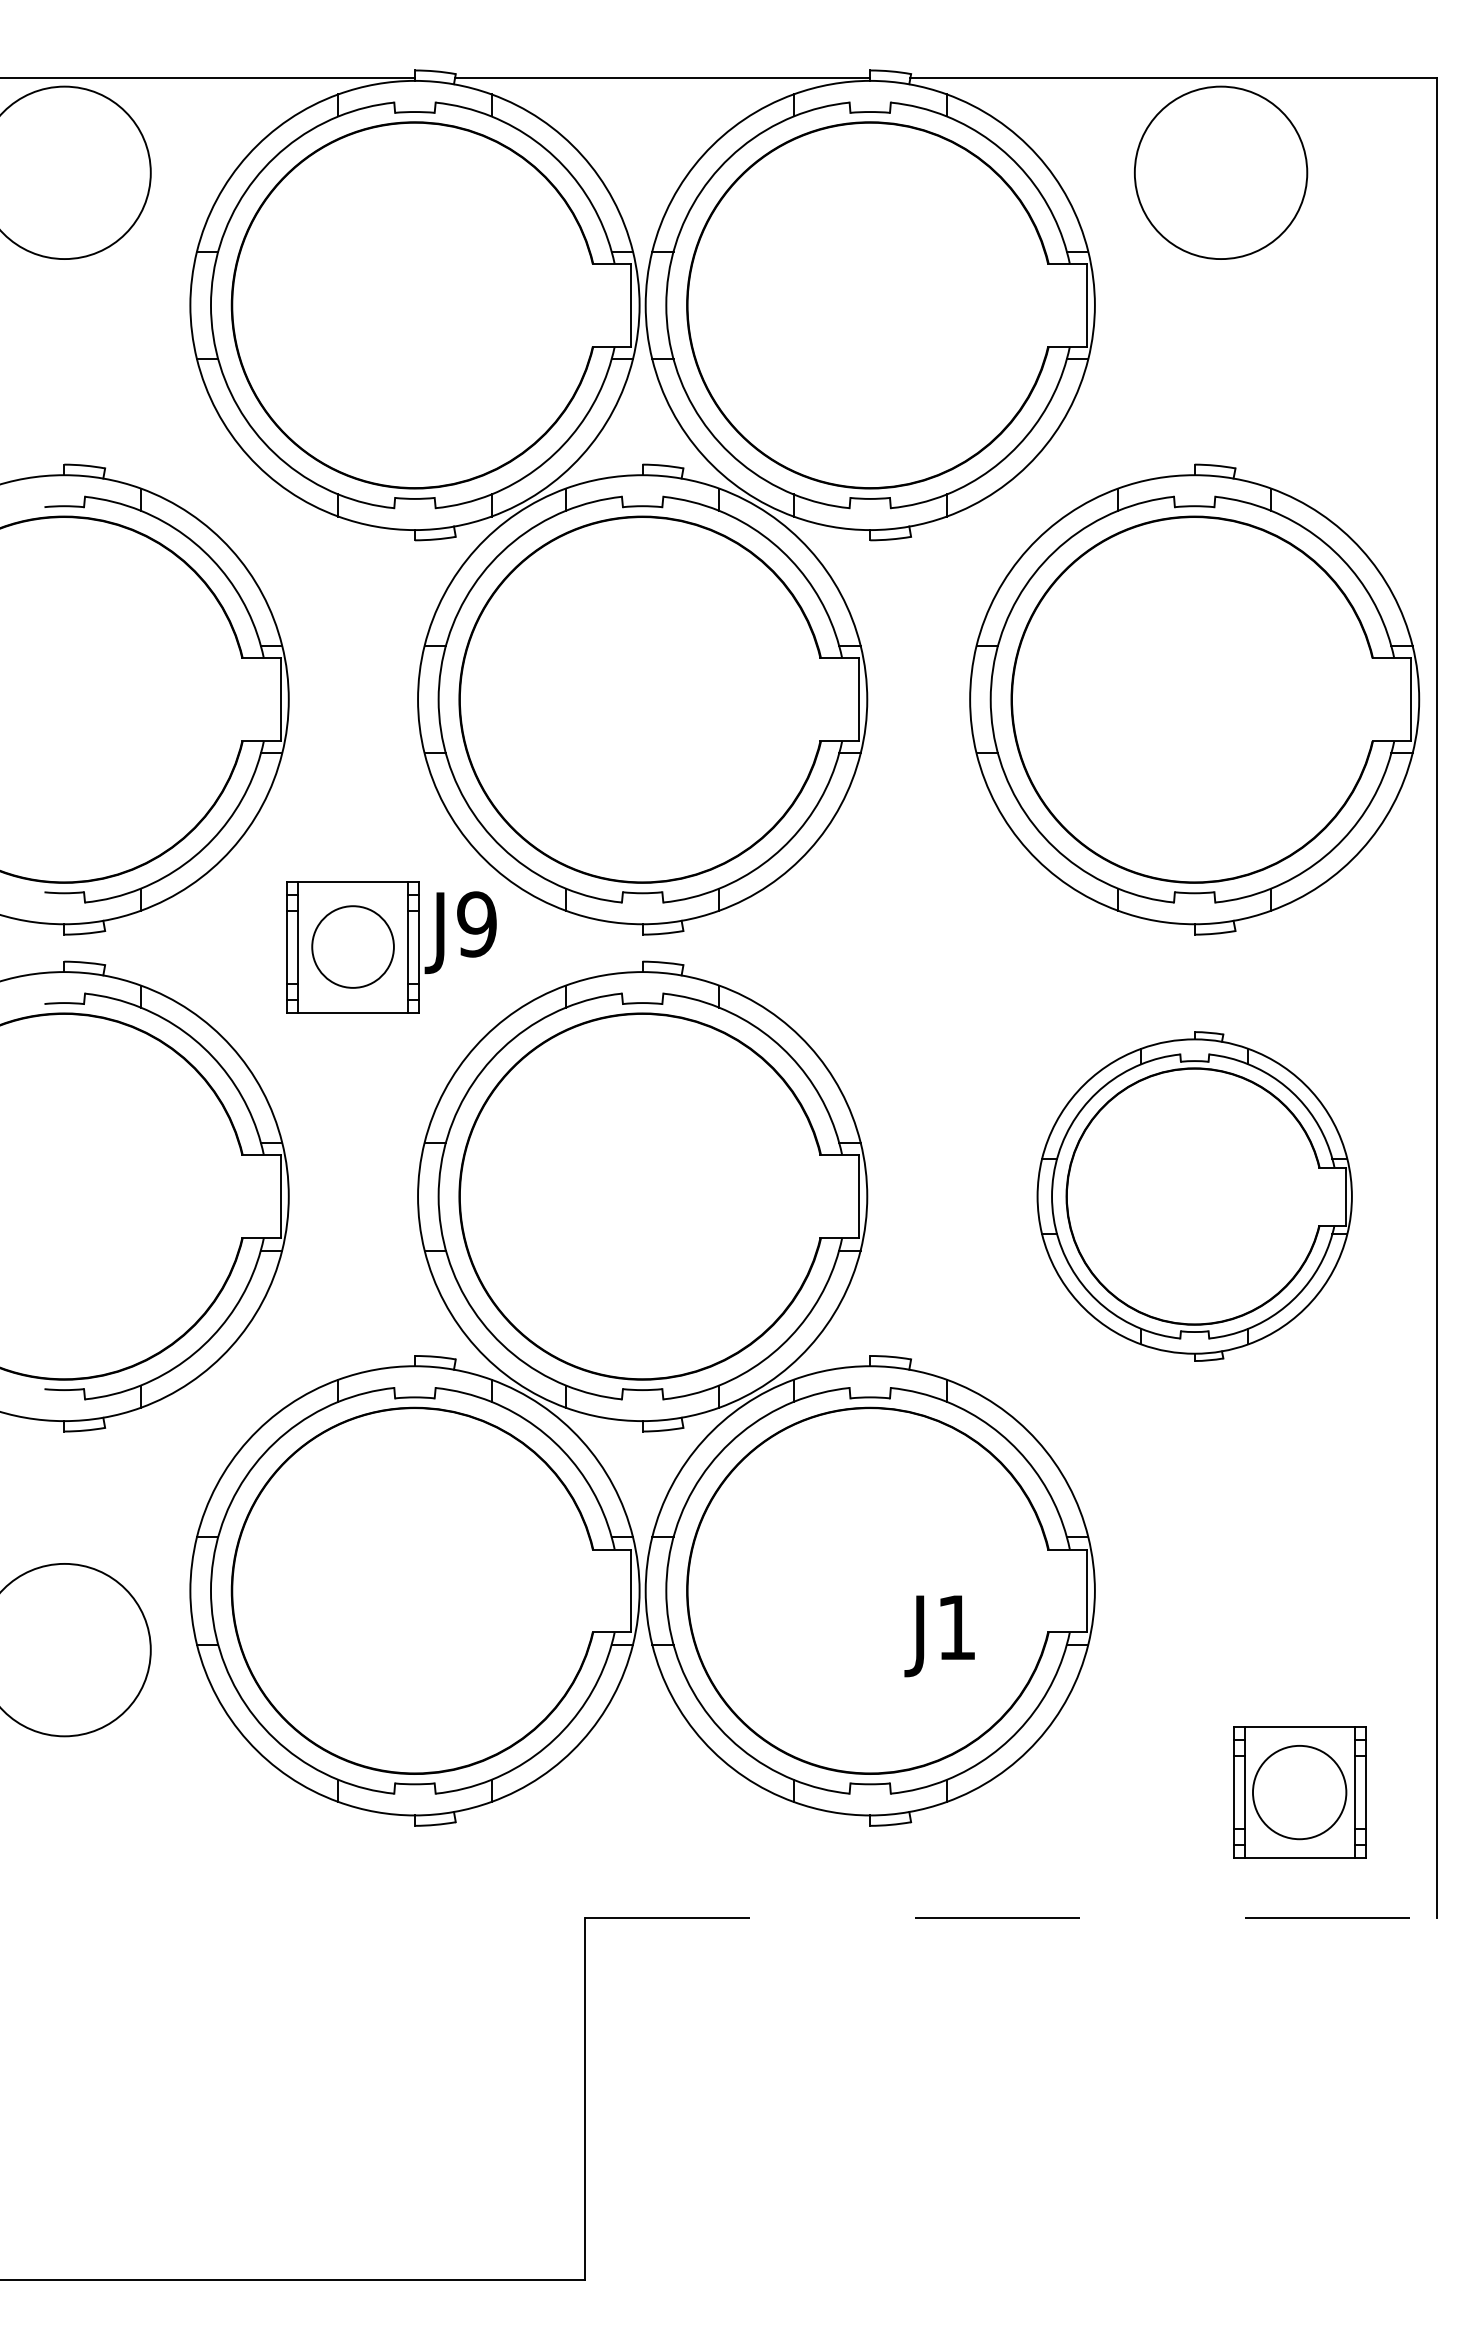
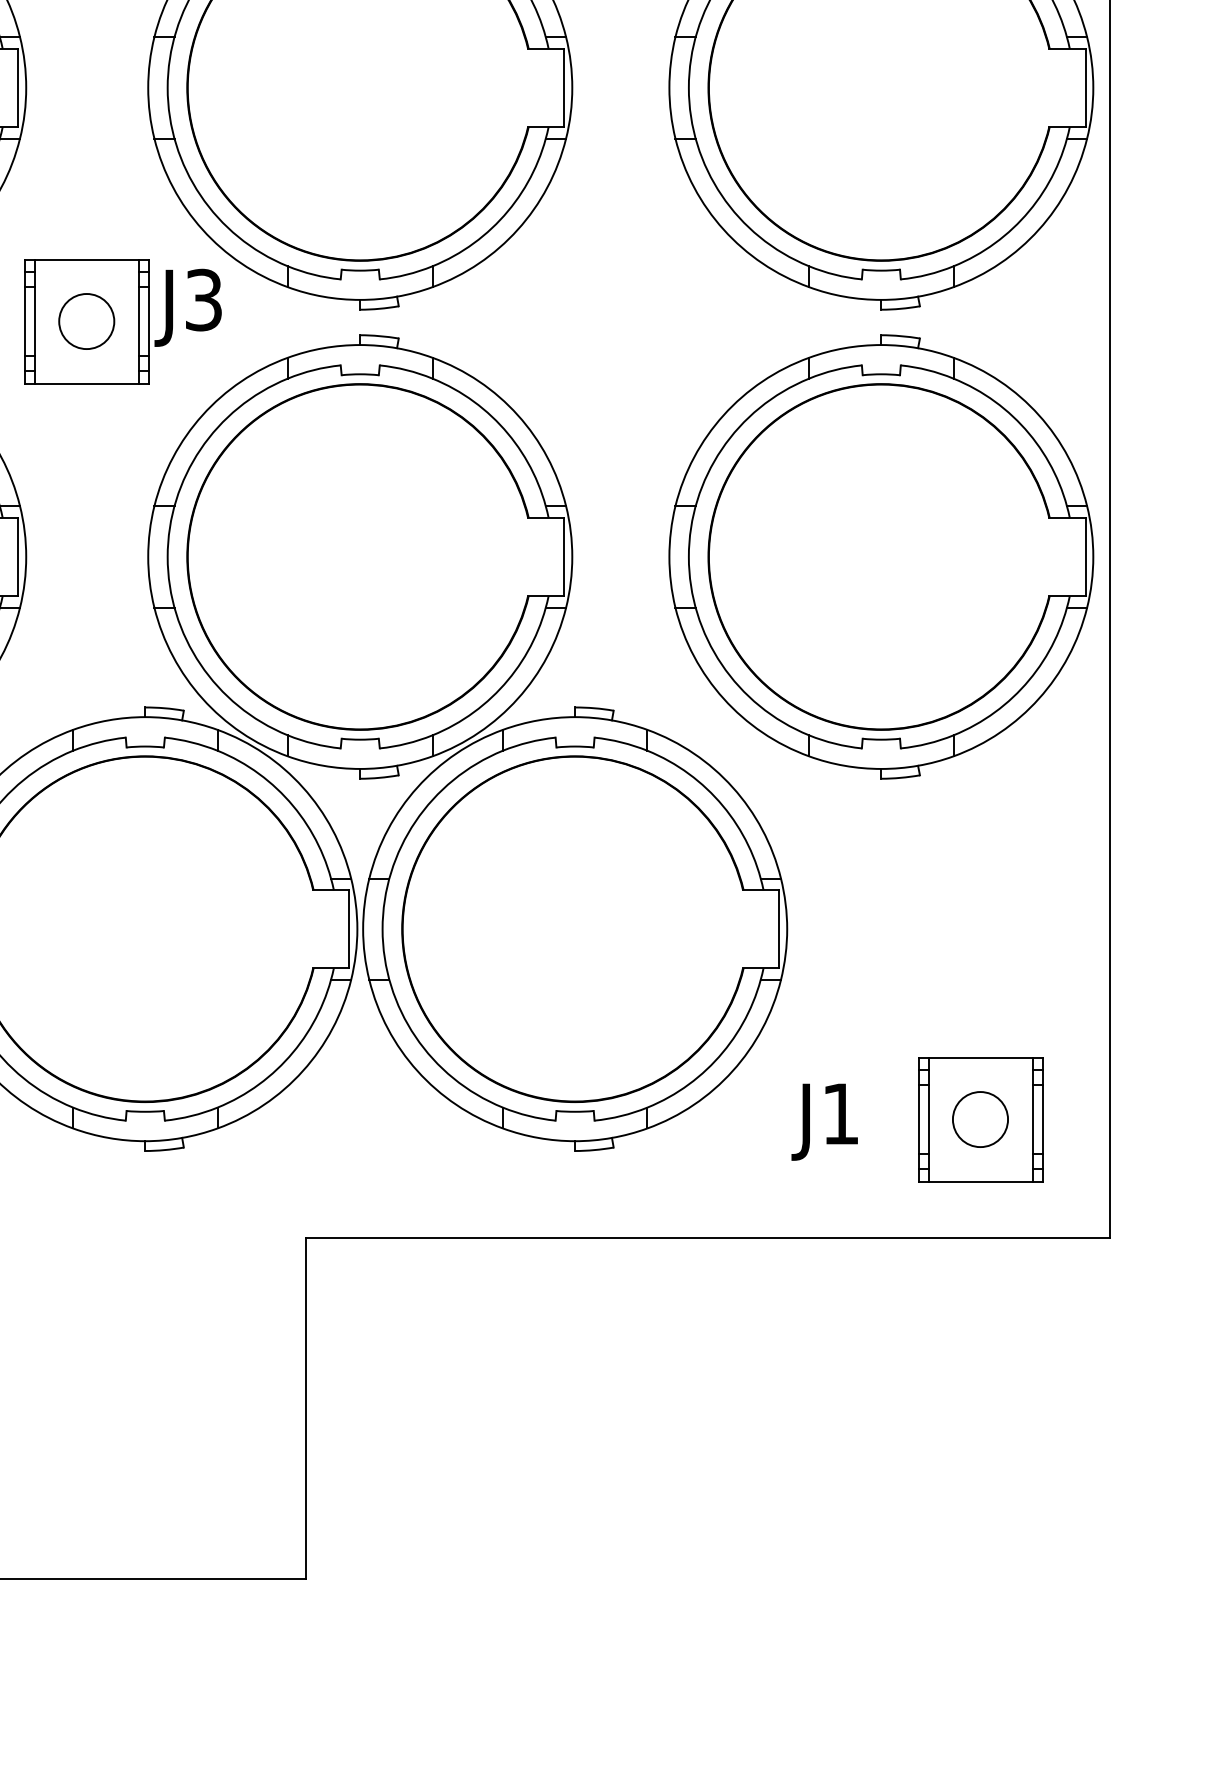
text: (476, 924) -> (203, 300), J9 -> J3
circle: (352, 947) -> (86, 321), size x0.71
part: (1194, 1196) -> (881, 556), size x1.43
text: (939, 1636) -> (824, 1122), moved
circle: (1299, 1792) -> (980, 1119), size x0.62
line: (1010, 1917) -> (707, 1237), dashed -> solid

